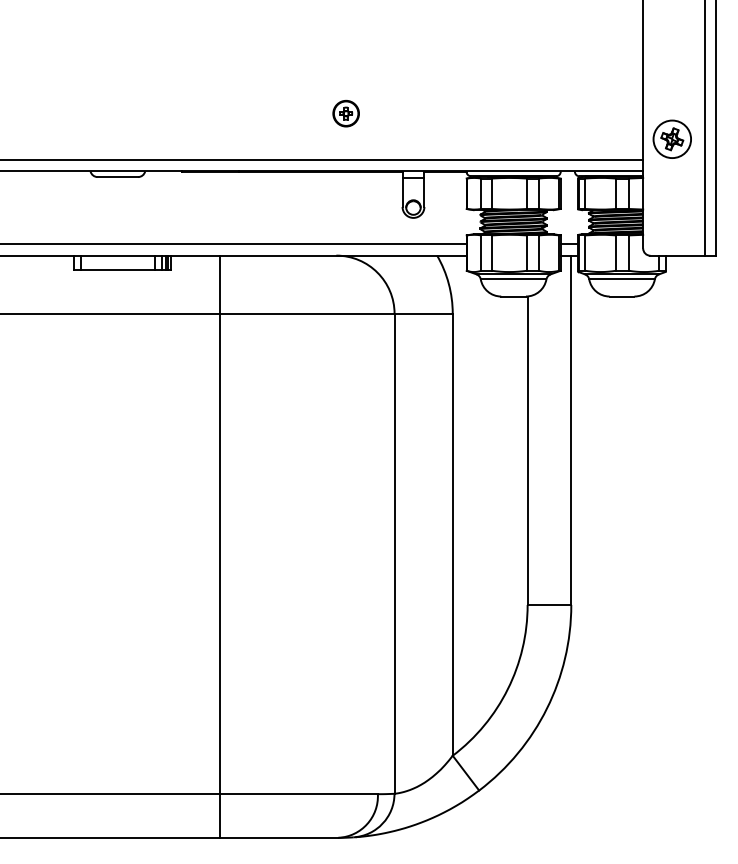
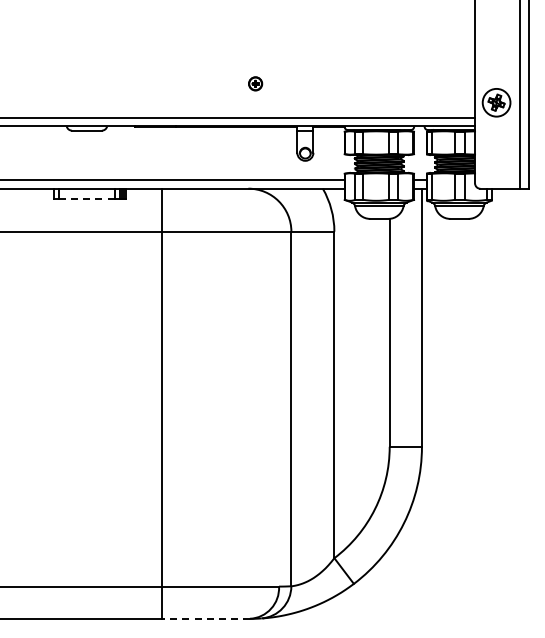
part: (345, 113) -> (255, 83), size x0.7
line: (117, 270) -> (86, 199), solid -> dashed
line: (279, 837) -> (206, 618), solid -> dashed

